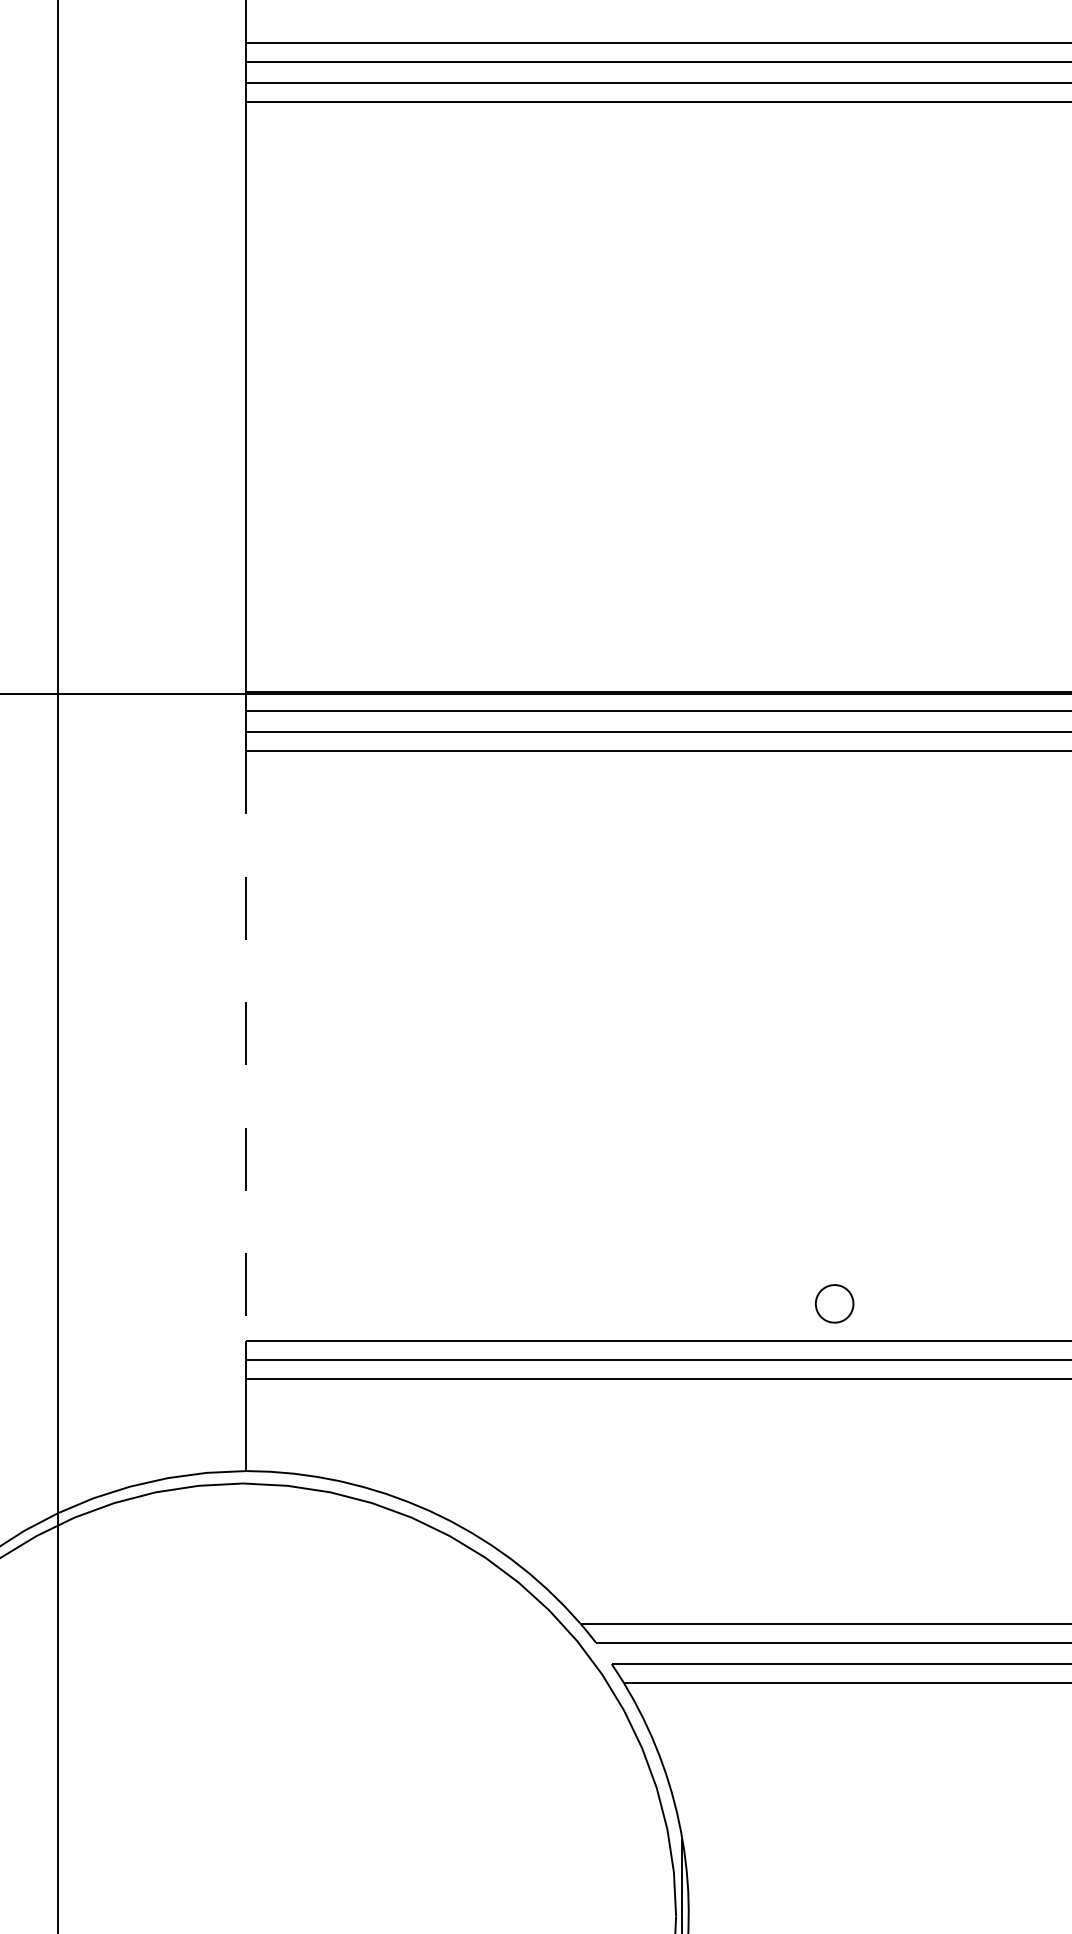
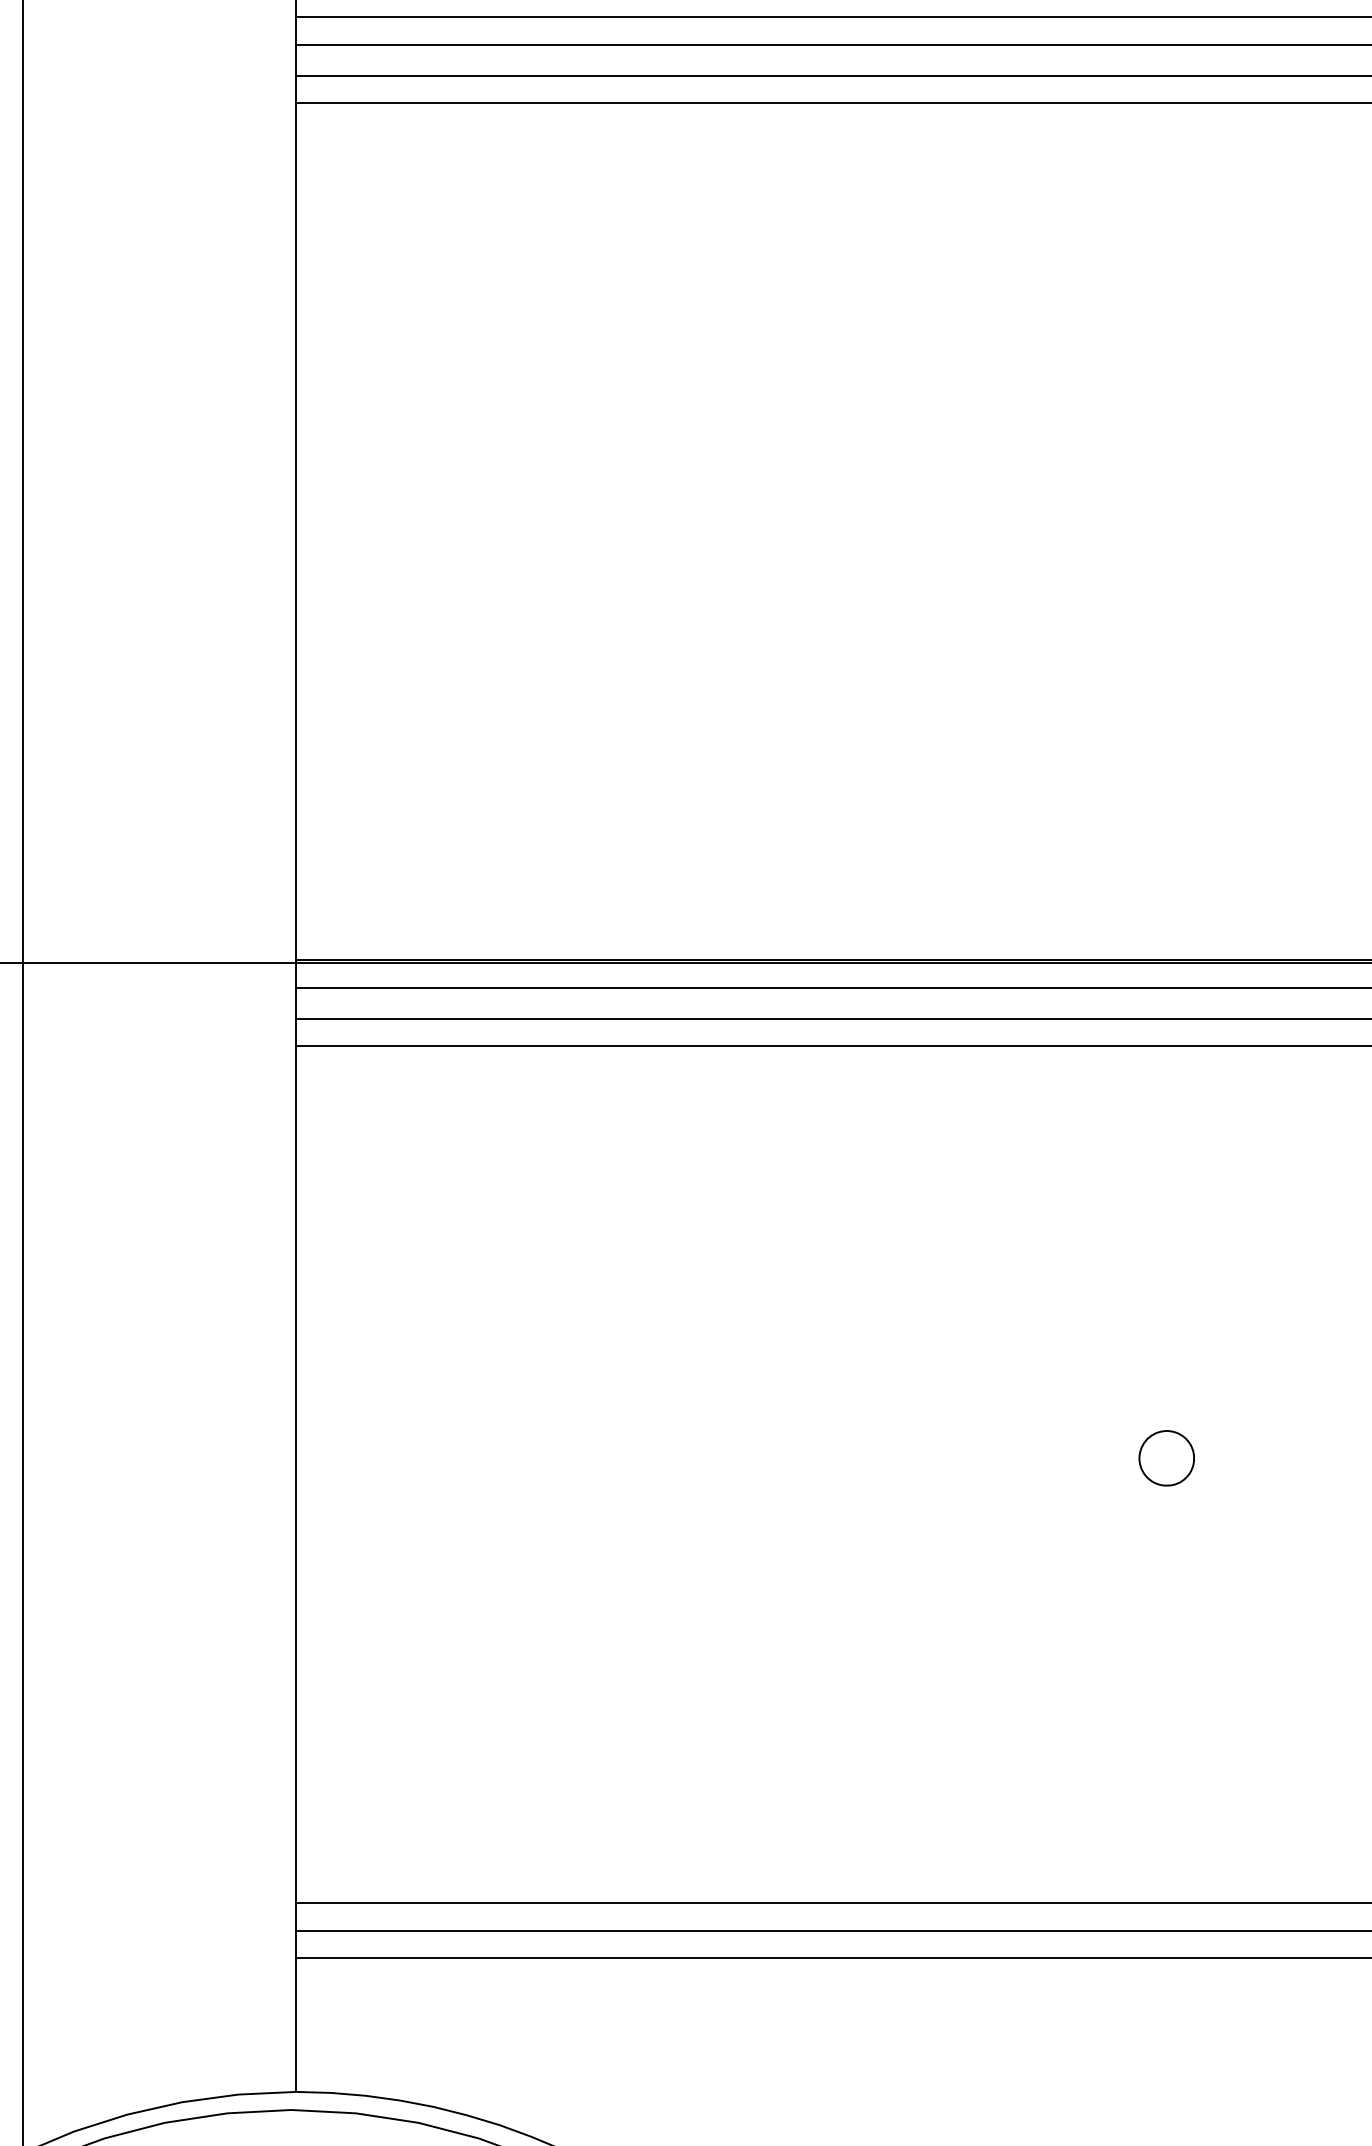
line: (246, 1046) -> (296, 1475), dashed -> solid
part: (834, 1303) -> (1166, 1457), moved

